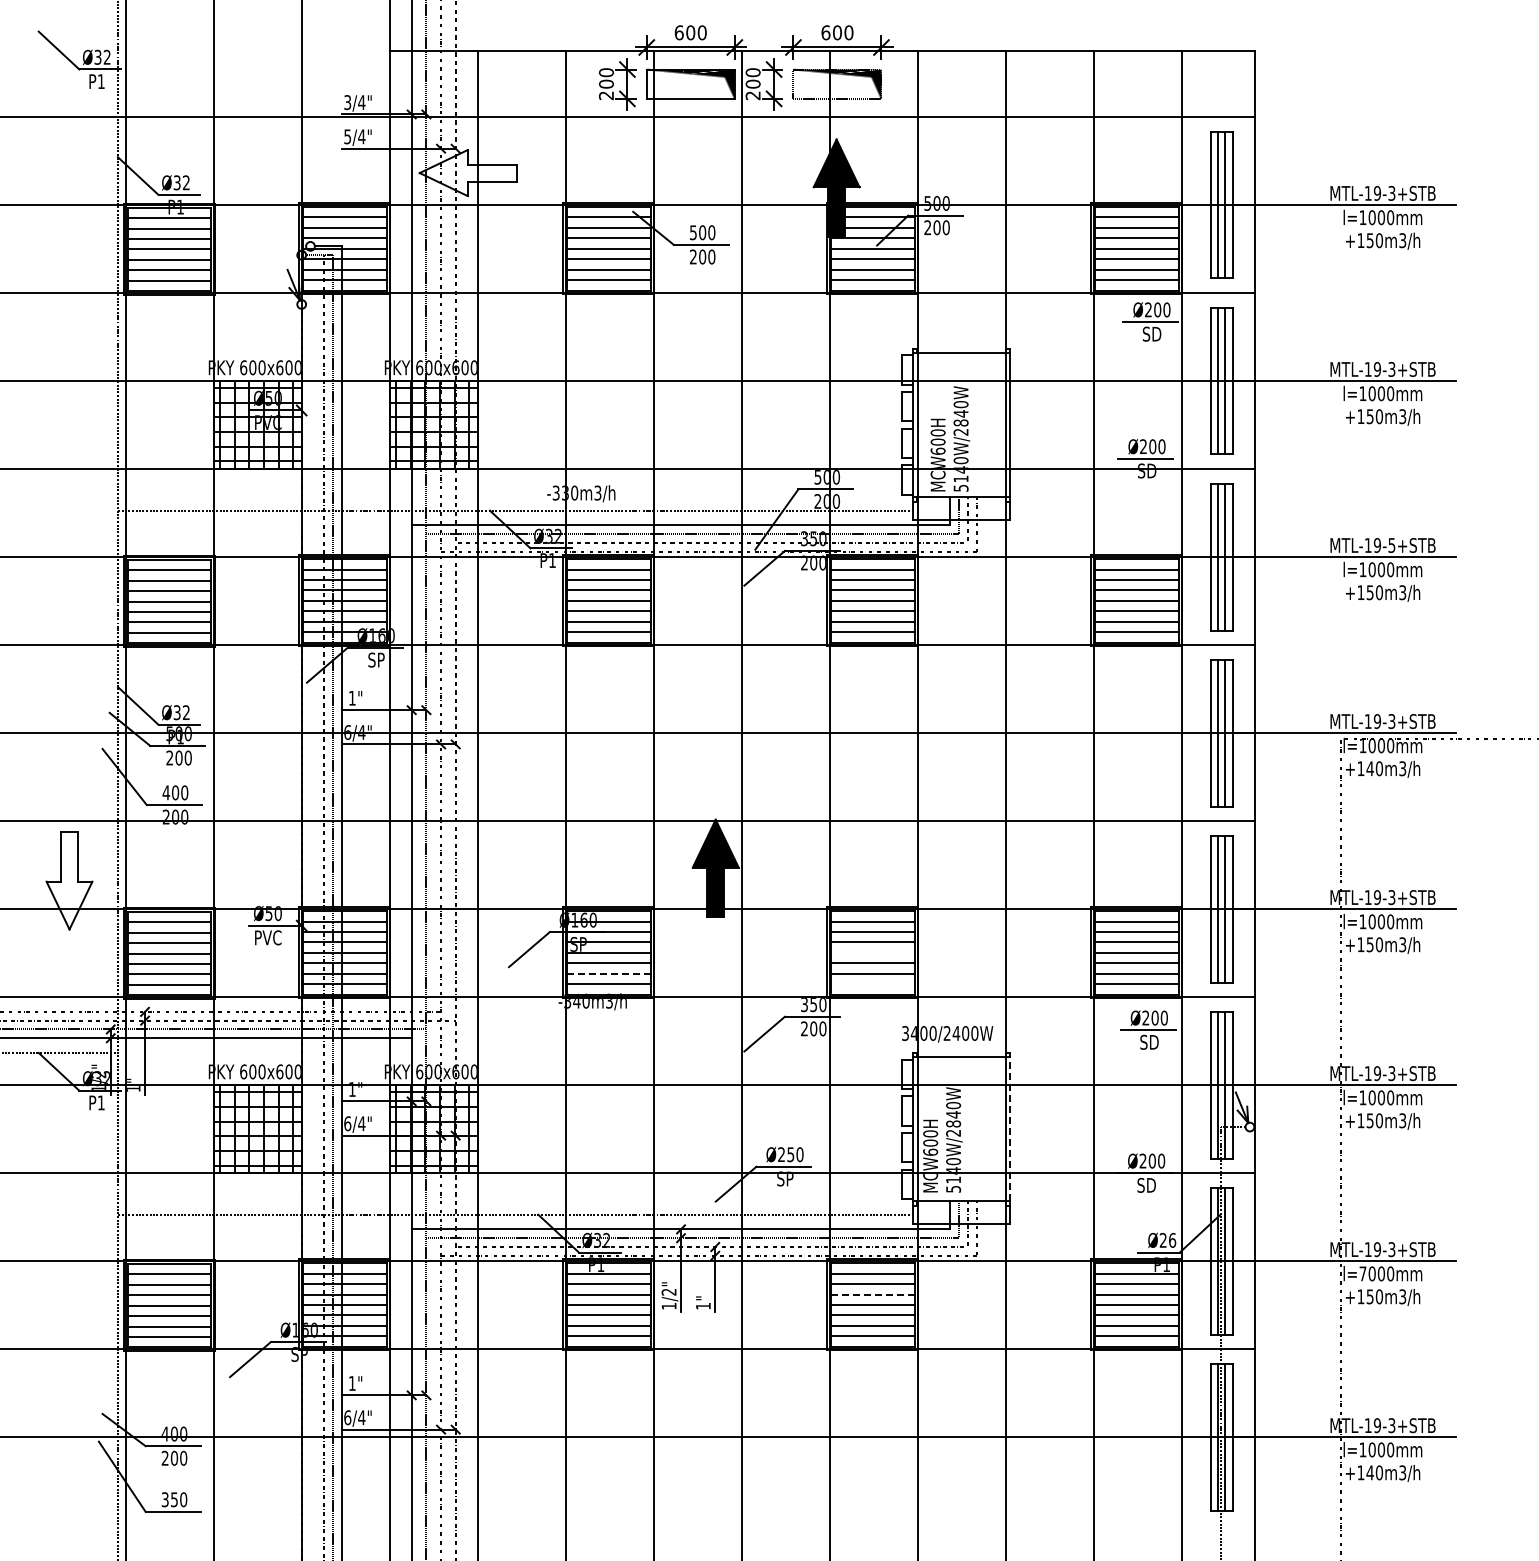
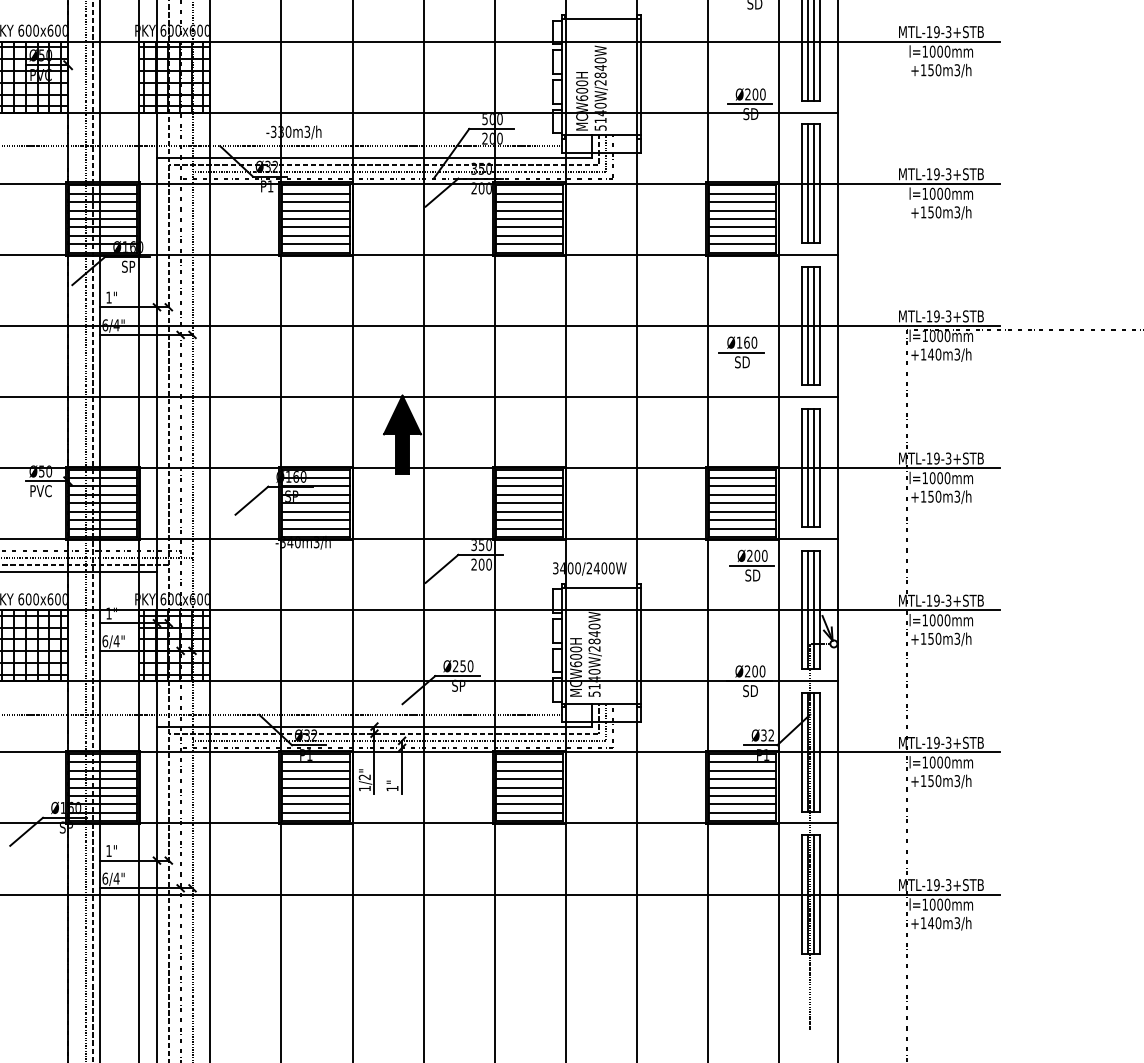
text: (1391, 545) -> (948, 174), MTL-19-5+STB -> MTL-19-3+STB
part: (1135, 765) -> (741, 351), added
line: (872, 952) -> (529, 502), added
line: (608, 973) -> (315, 519), dashed -> solid
line: (872, 984) -> (529, 528), added
line: (1010, 1128) -> (640, 645), dashed -> solid
text: (1167, 1239) -> (767, 734), Ø26 -> Ø32
text: (1362, 1273) -> (924, 762), l=7000mm -> l=1000mm
line: (872, 1294) -> (529, 779), dashed -> solid

